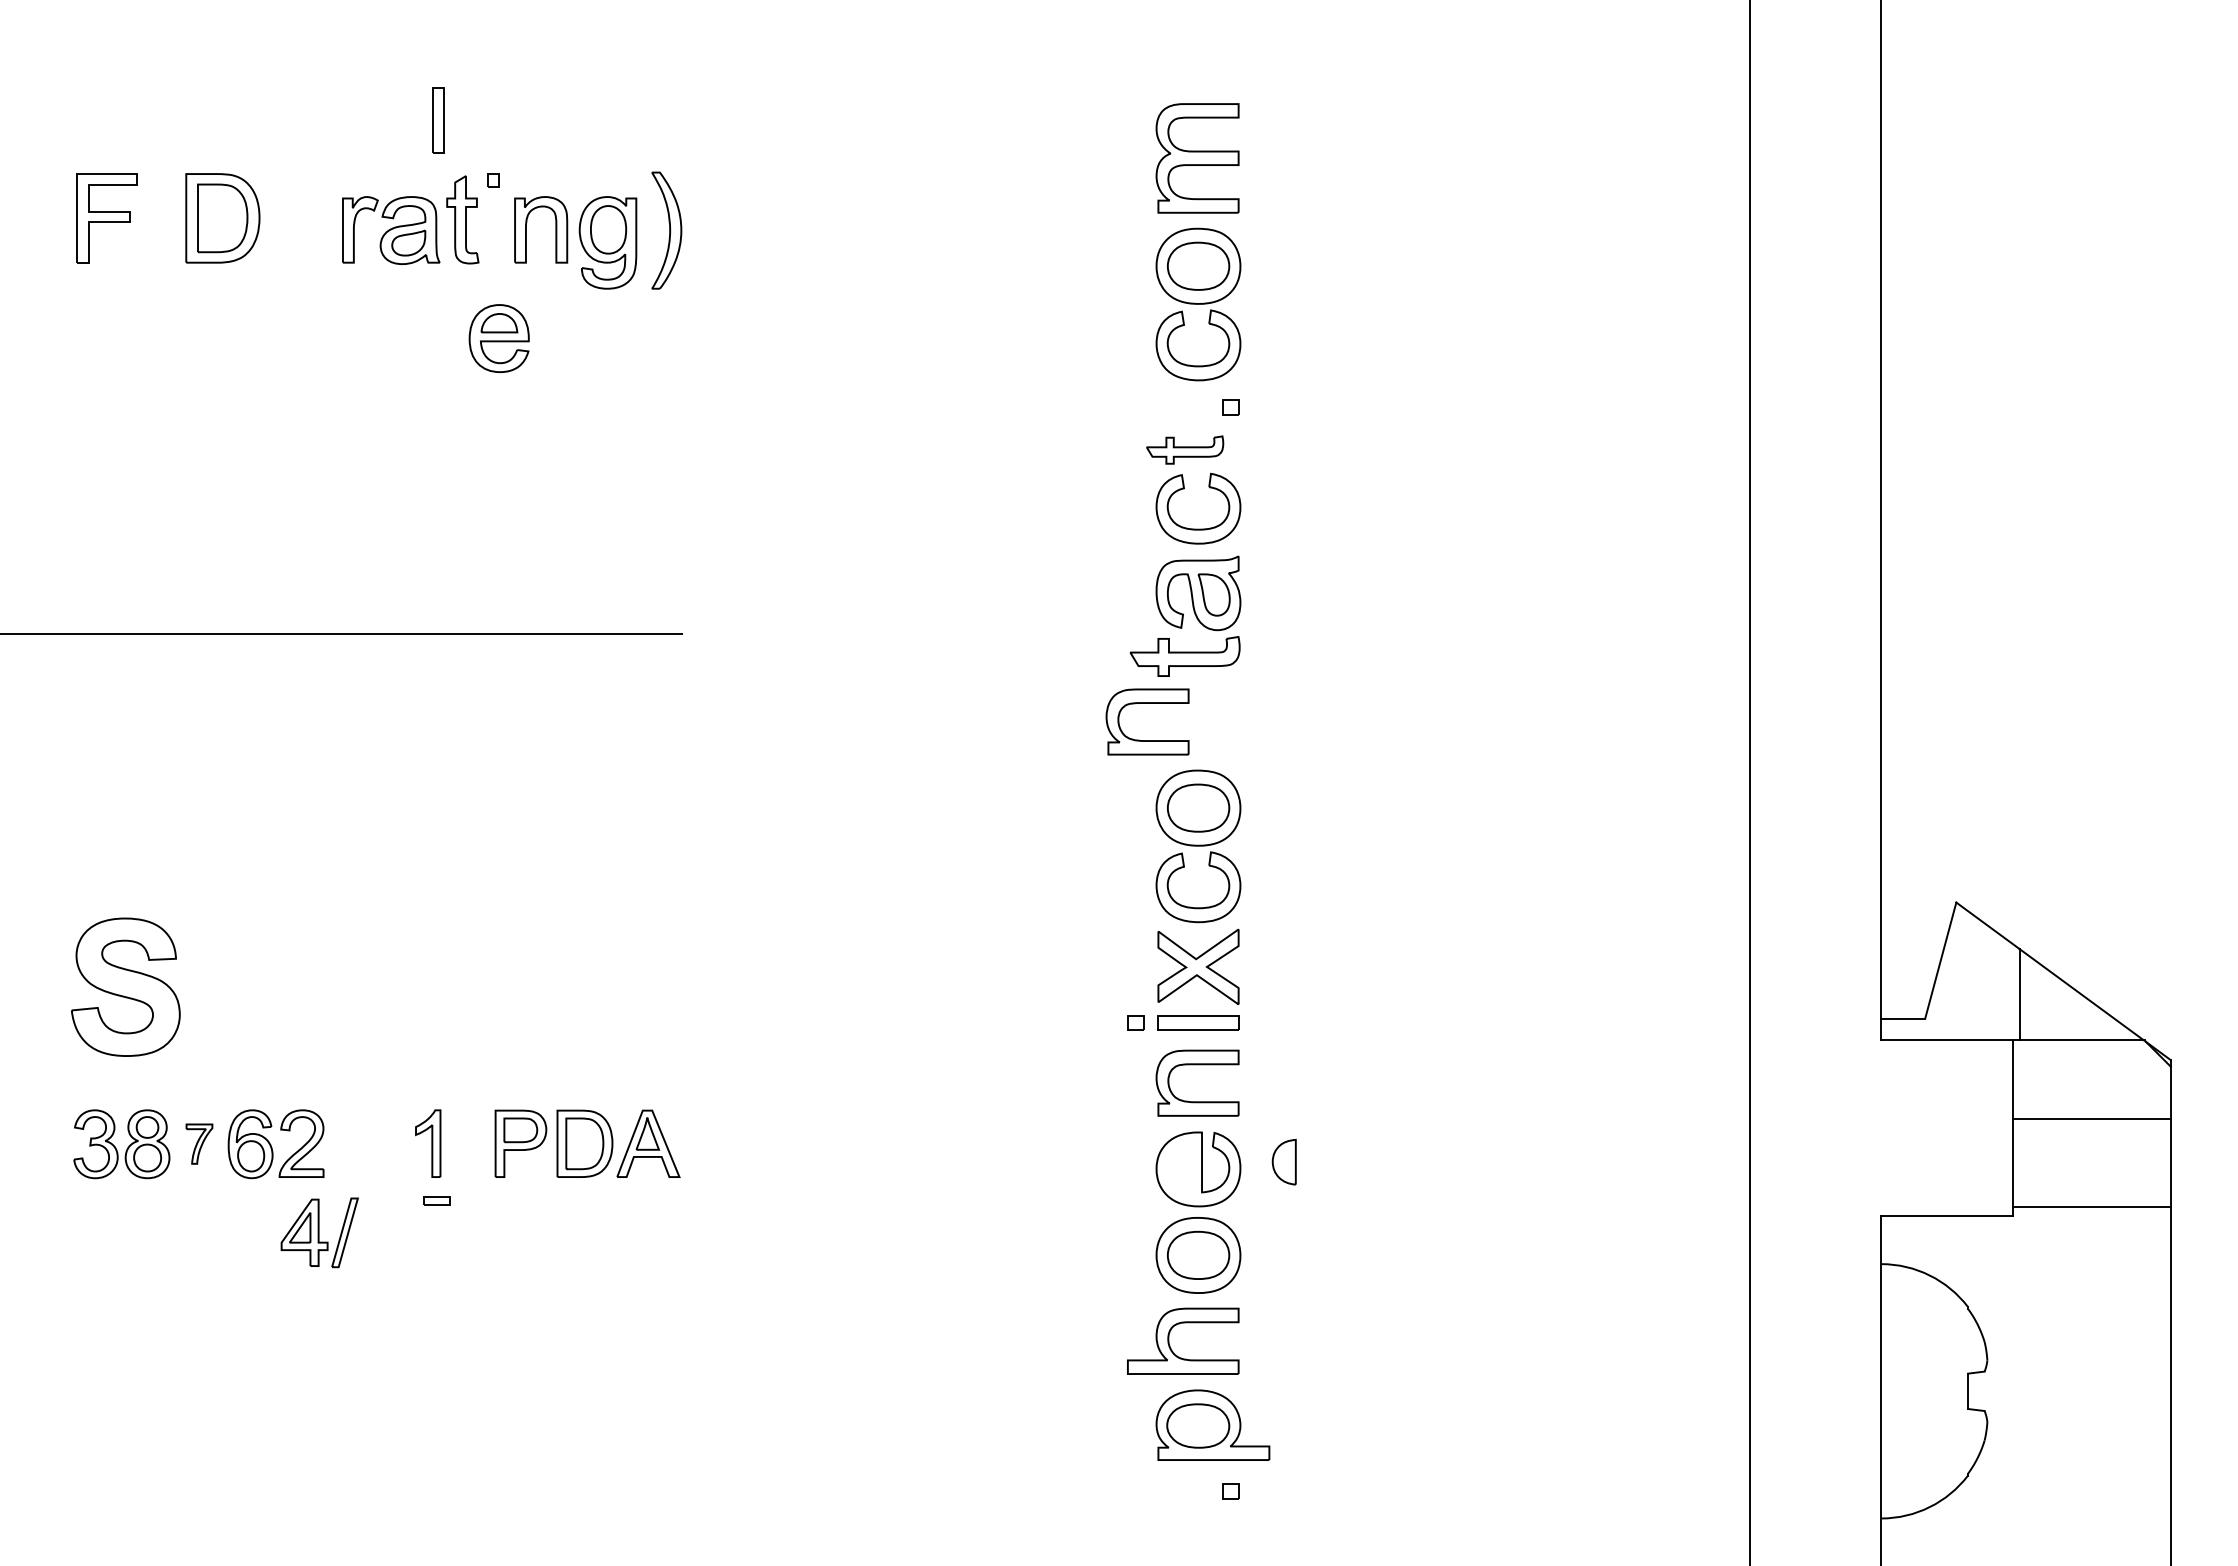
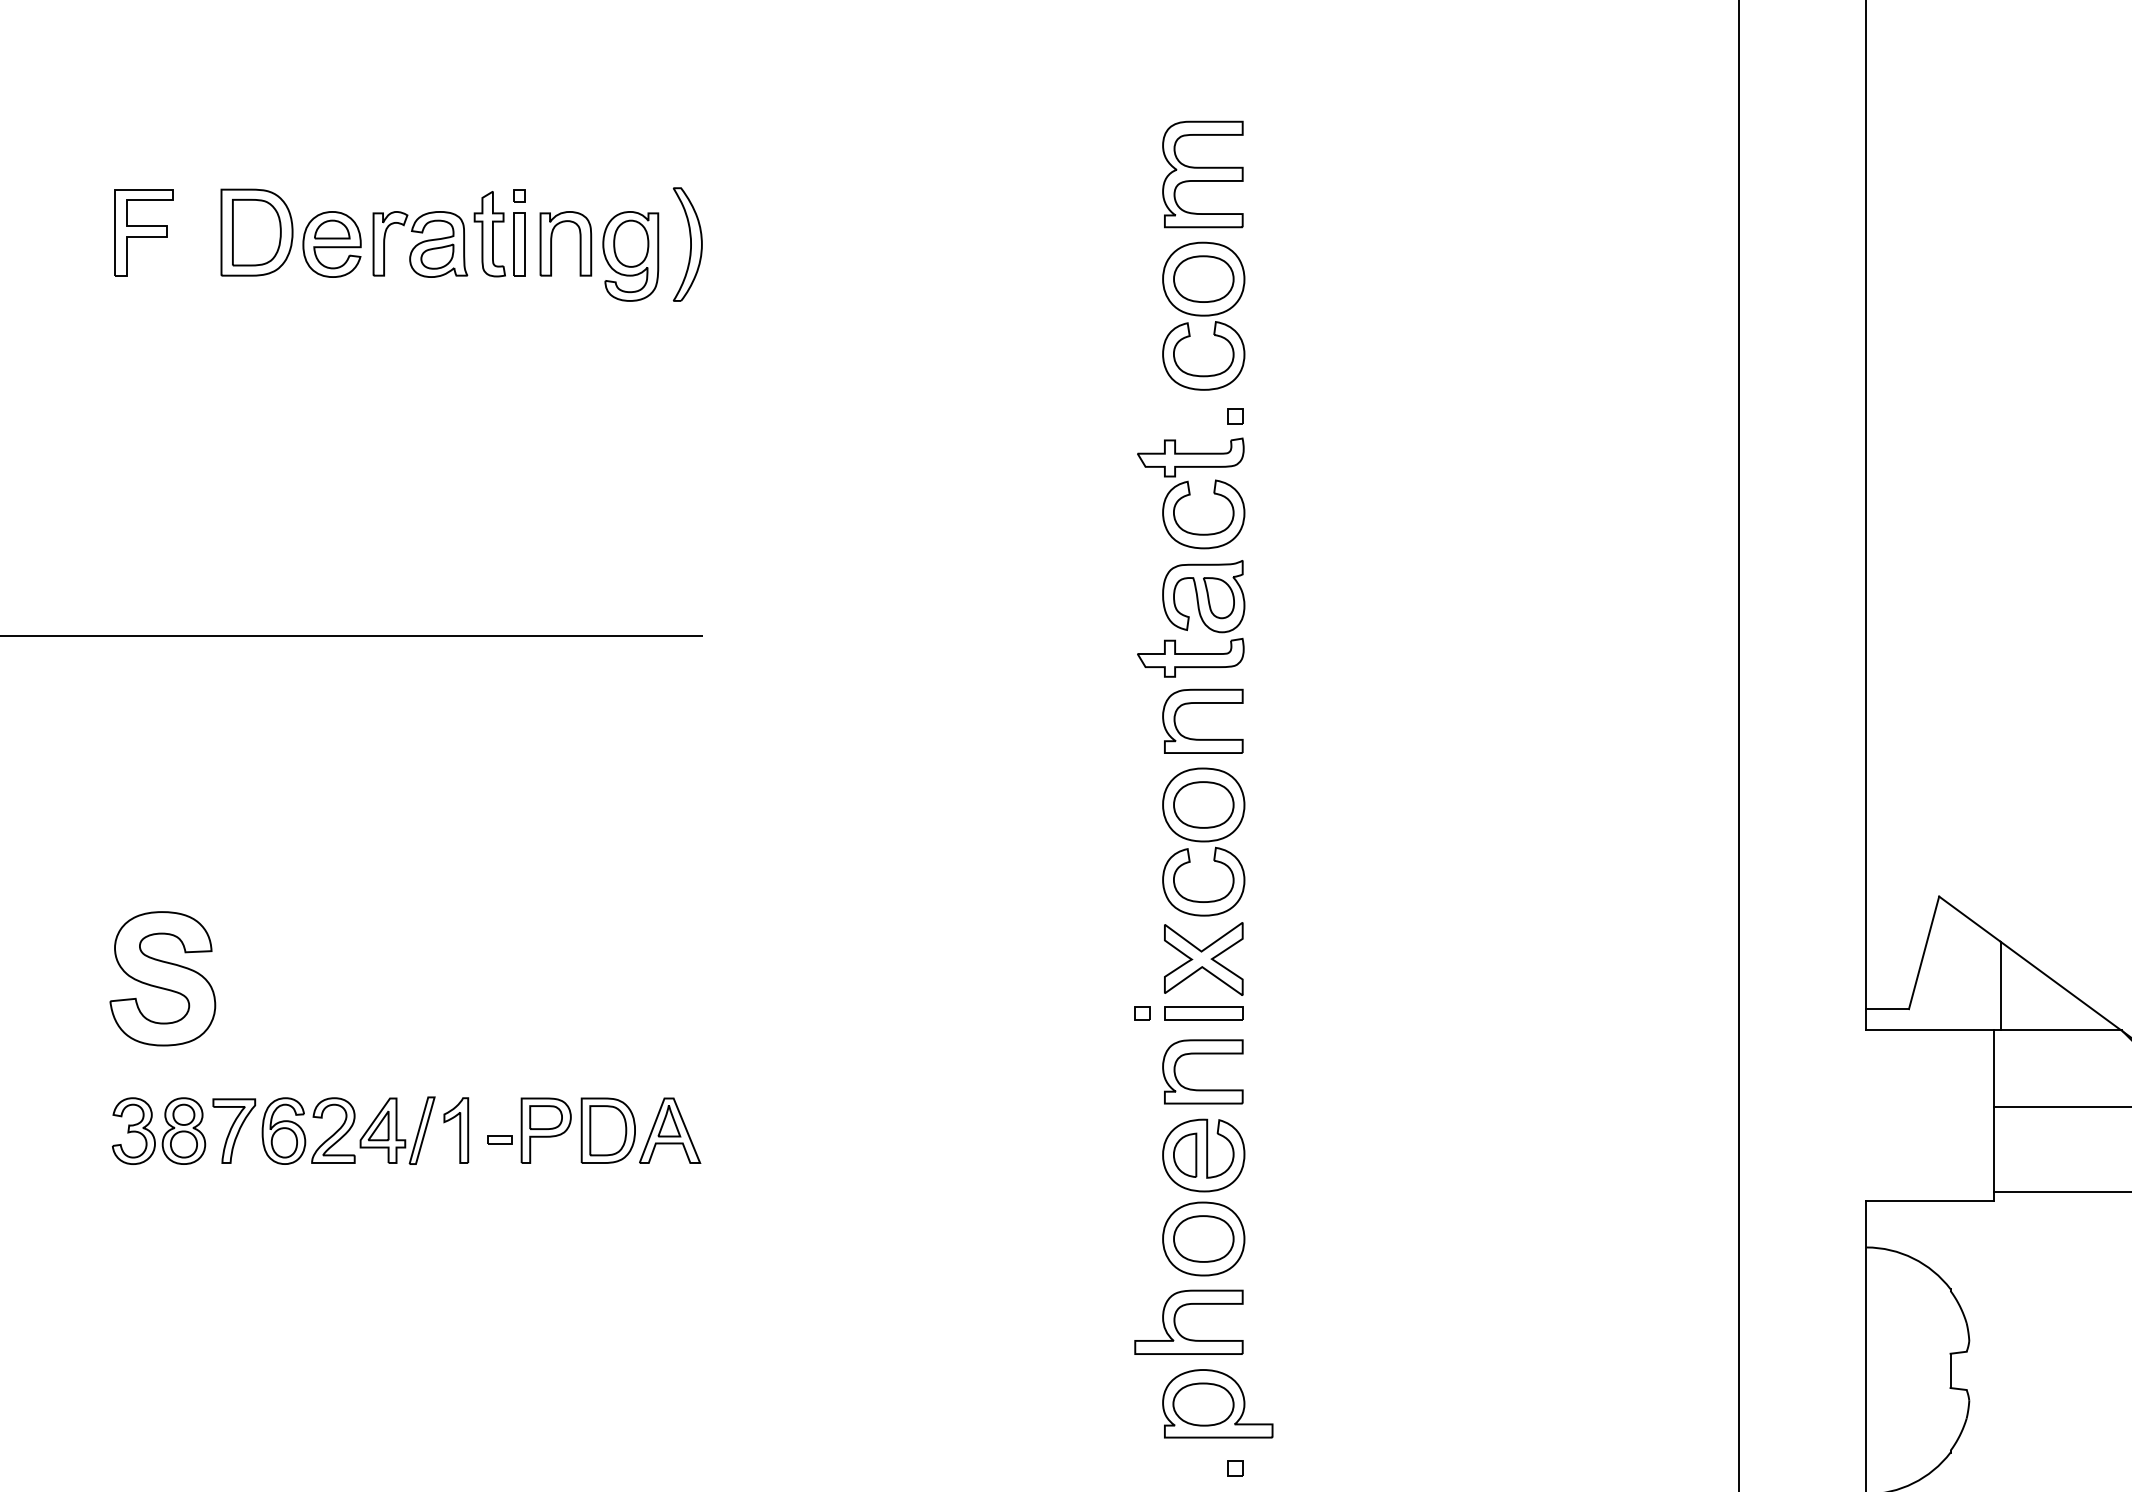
part: (438, 120) -> (519, 244), moved
part: (498, 338) -> (331, 244), moved
part: (1184, 449) -> (1190, 456), size x1.43
part: (1147, 703) -> (1202, 703), moved
part: (199, 1143) -> (234, 1130), size x1.67
part: (1283, 1161) -> (1184, 1154), moved
part: (436, 1200) -> (499, 1139), moved
part: (319, 1232) -> (397, 1130), moved

